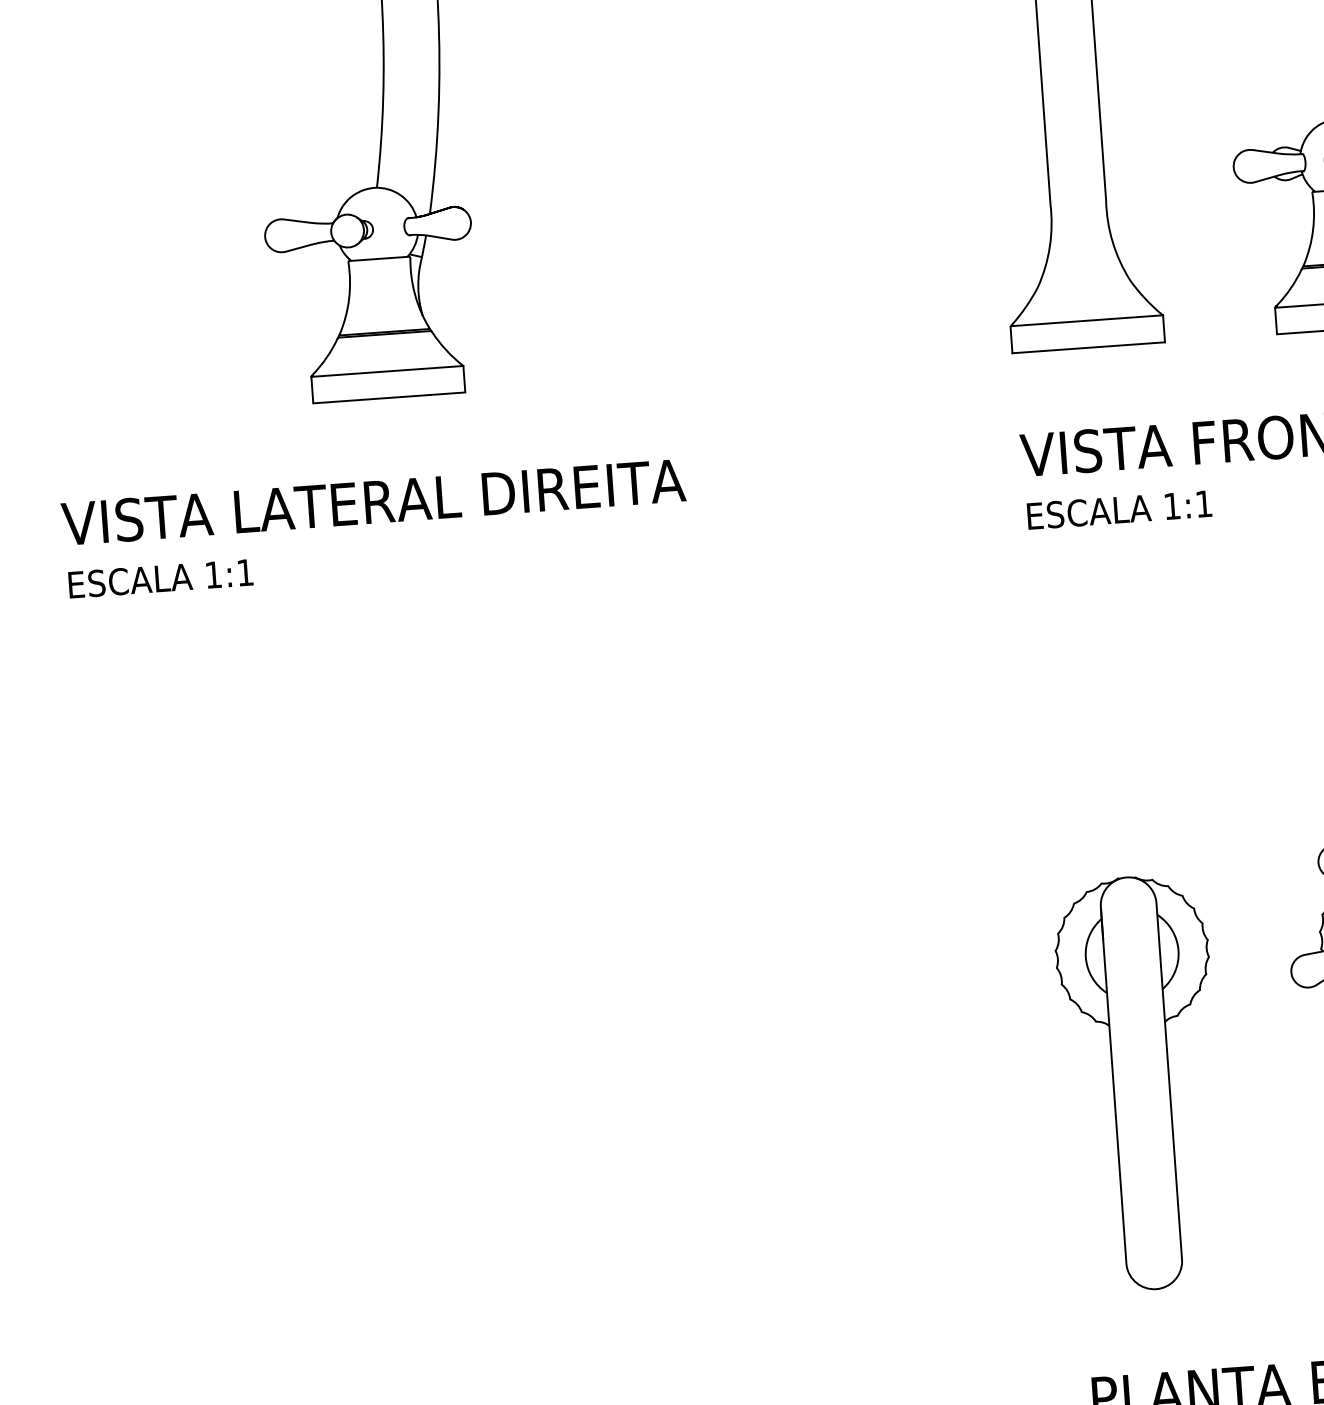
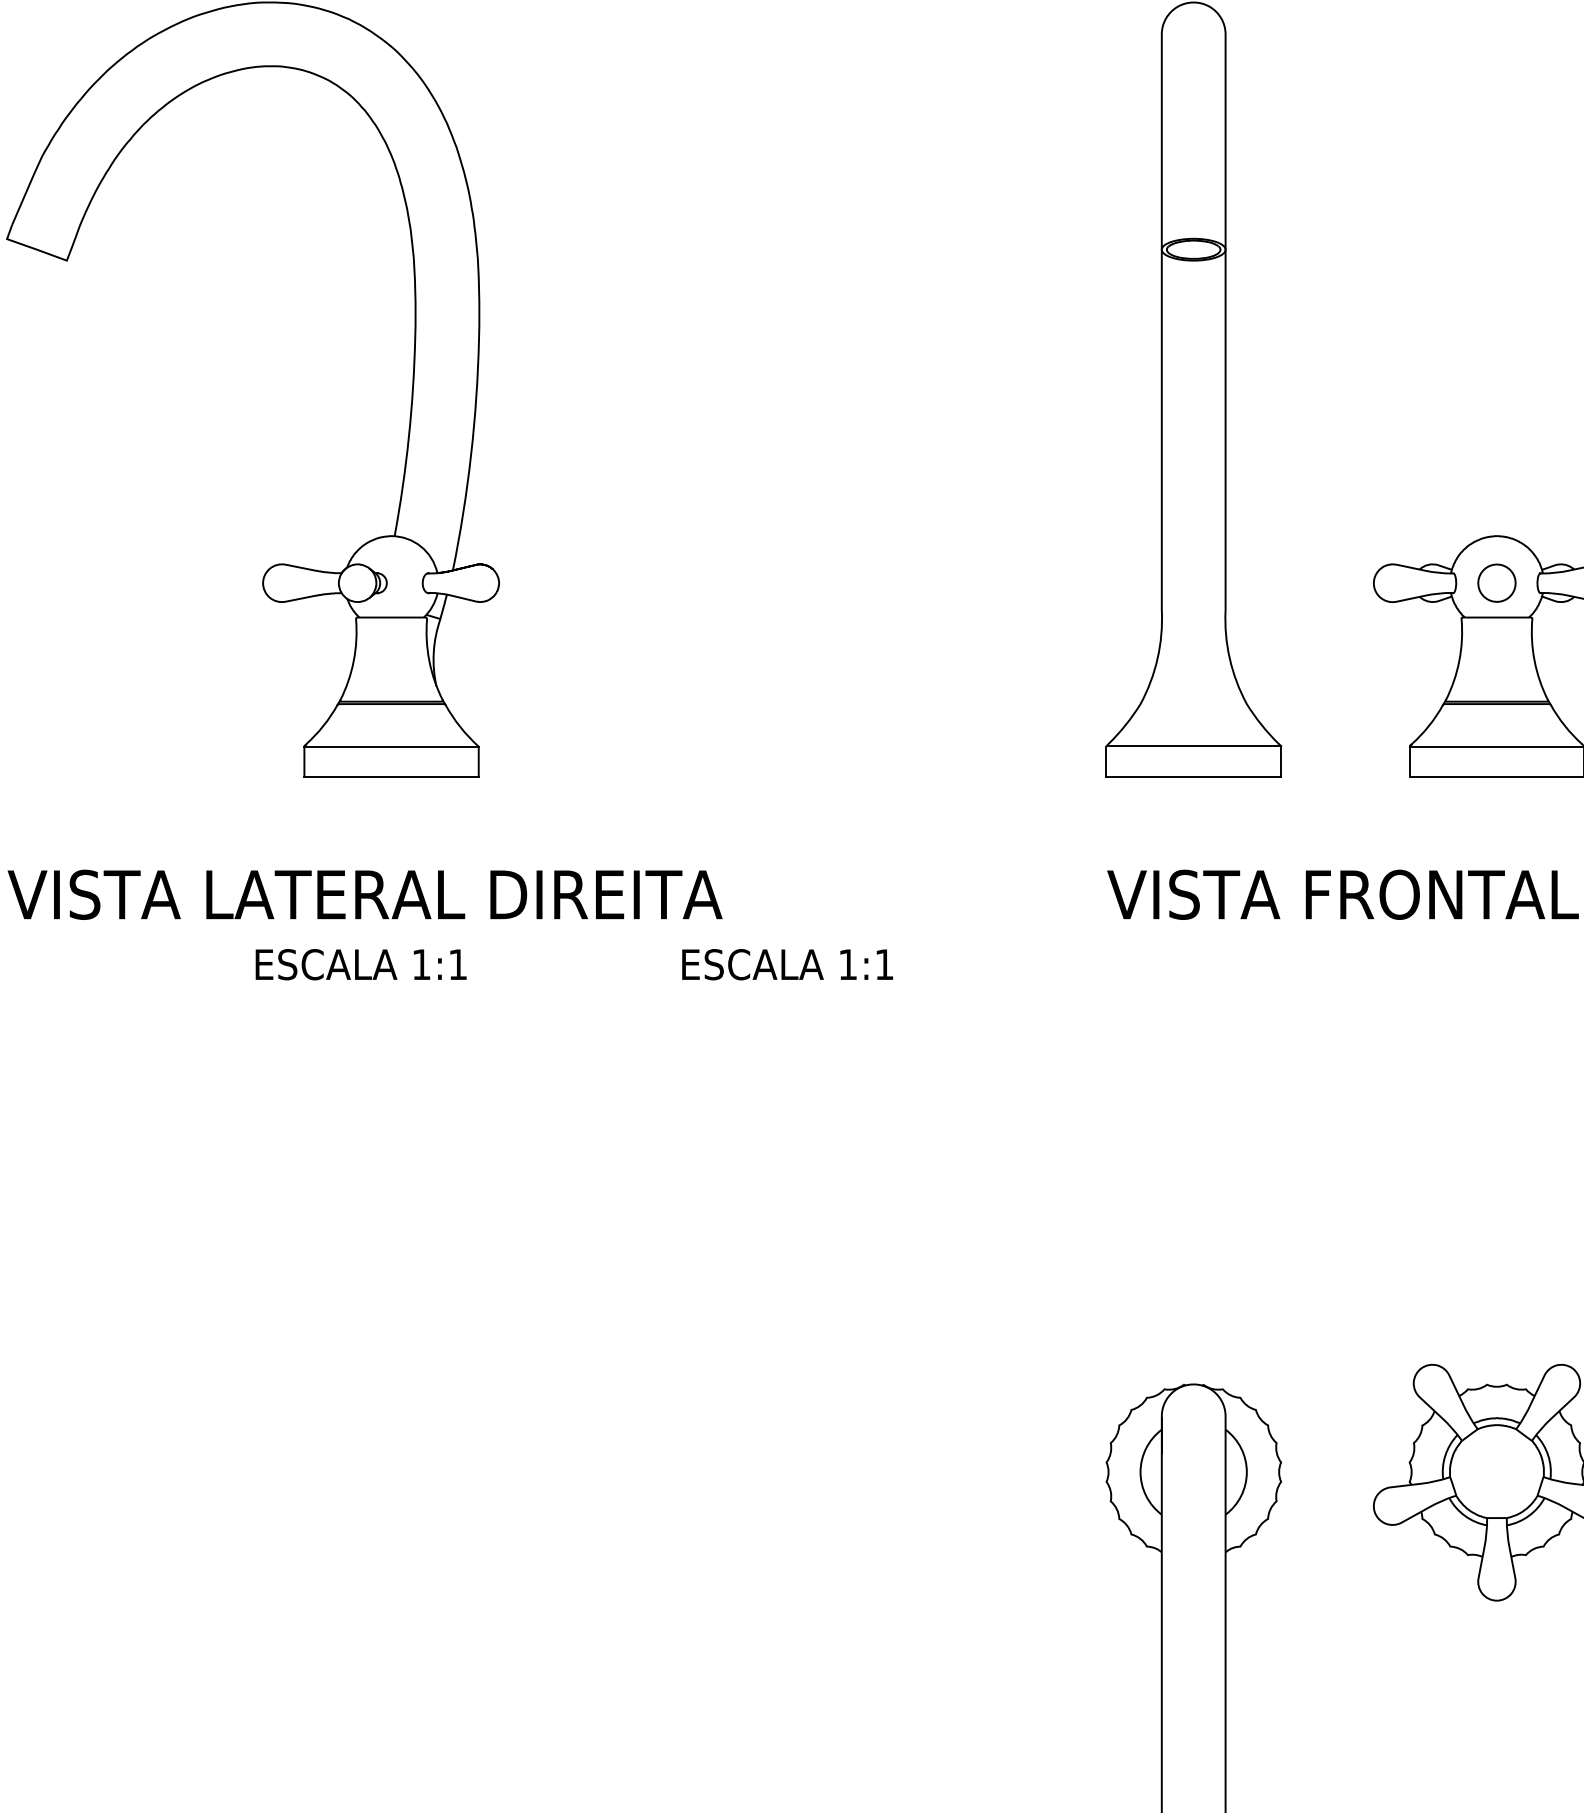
text: (1119, 509) -> (787, 964), moved
text: (160, 578) -> (360, 964), moved

